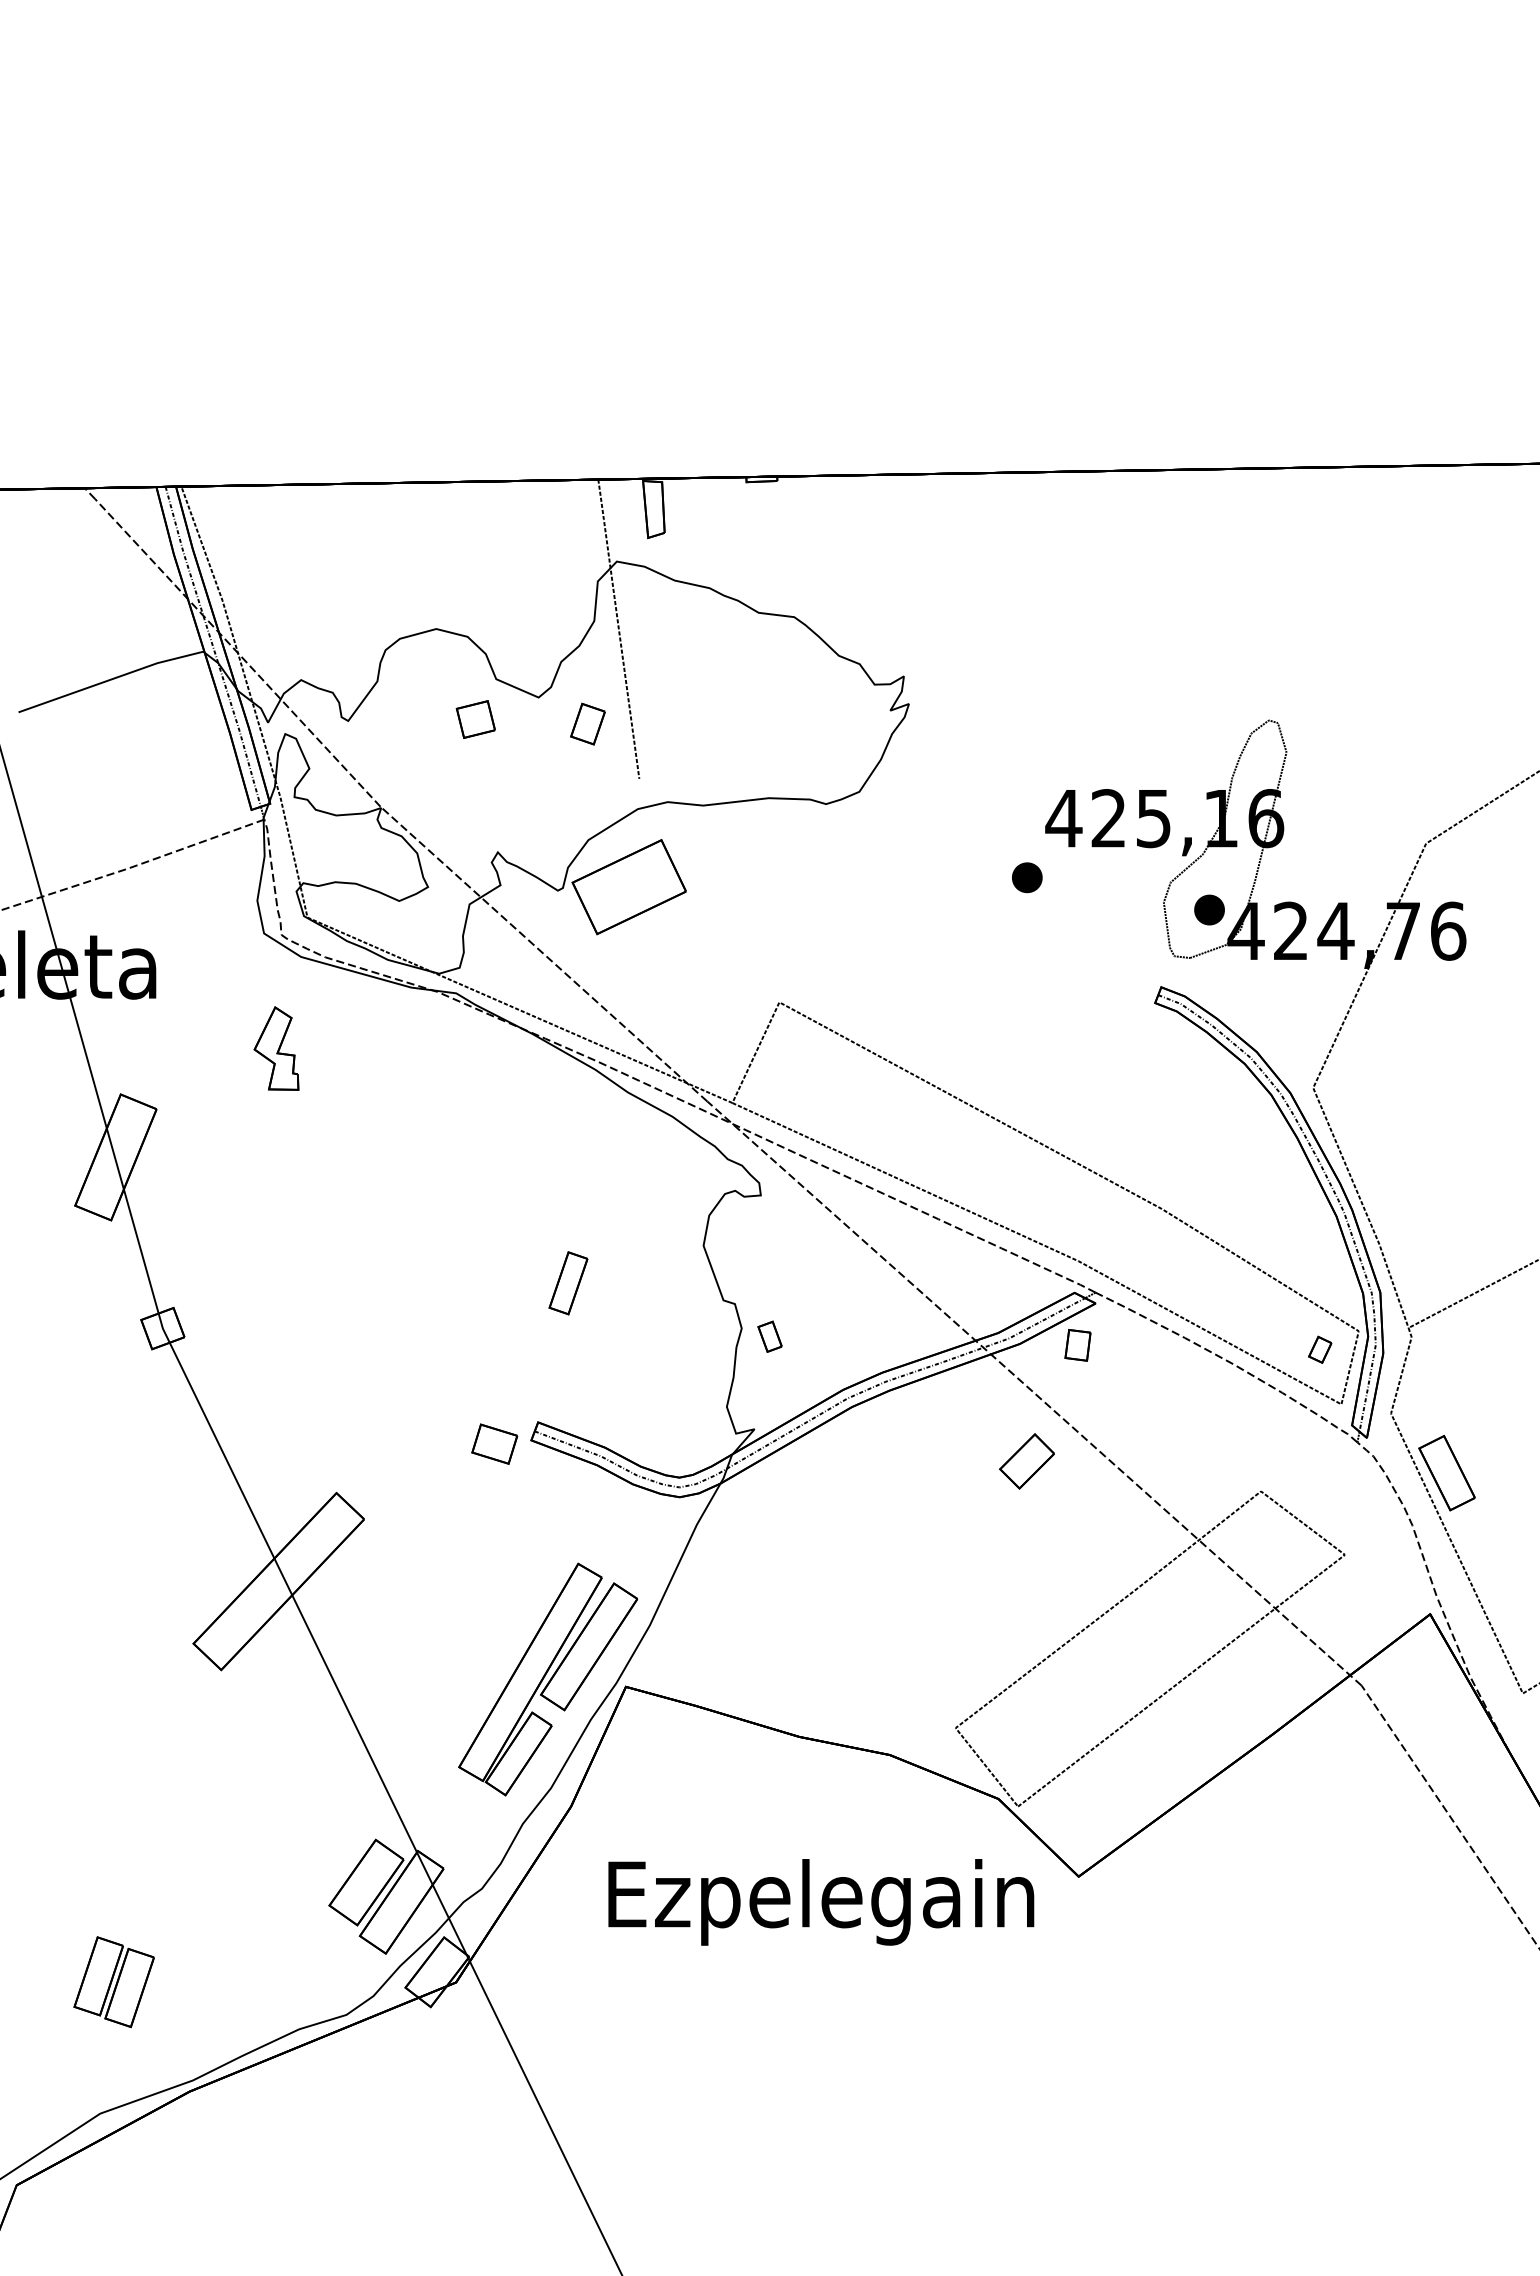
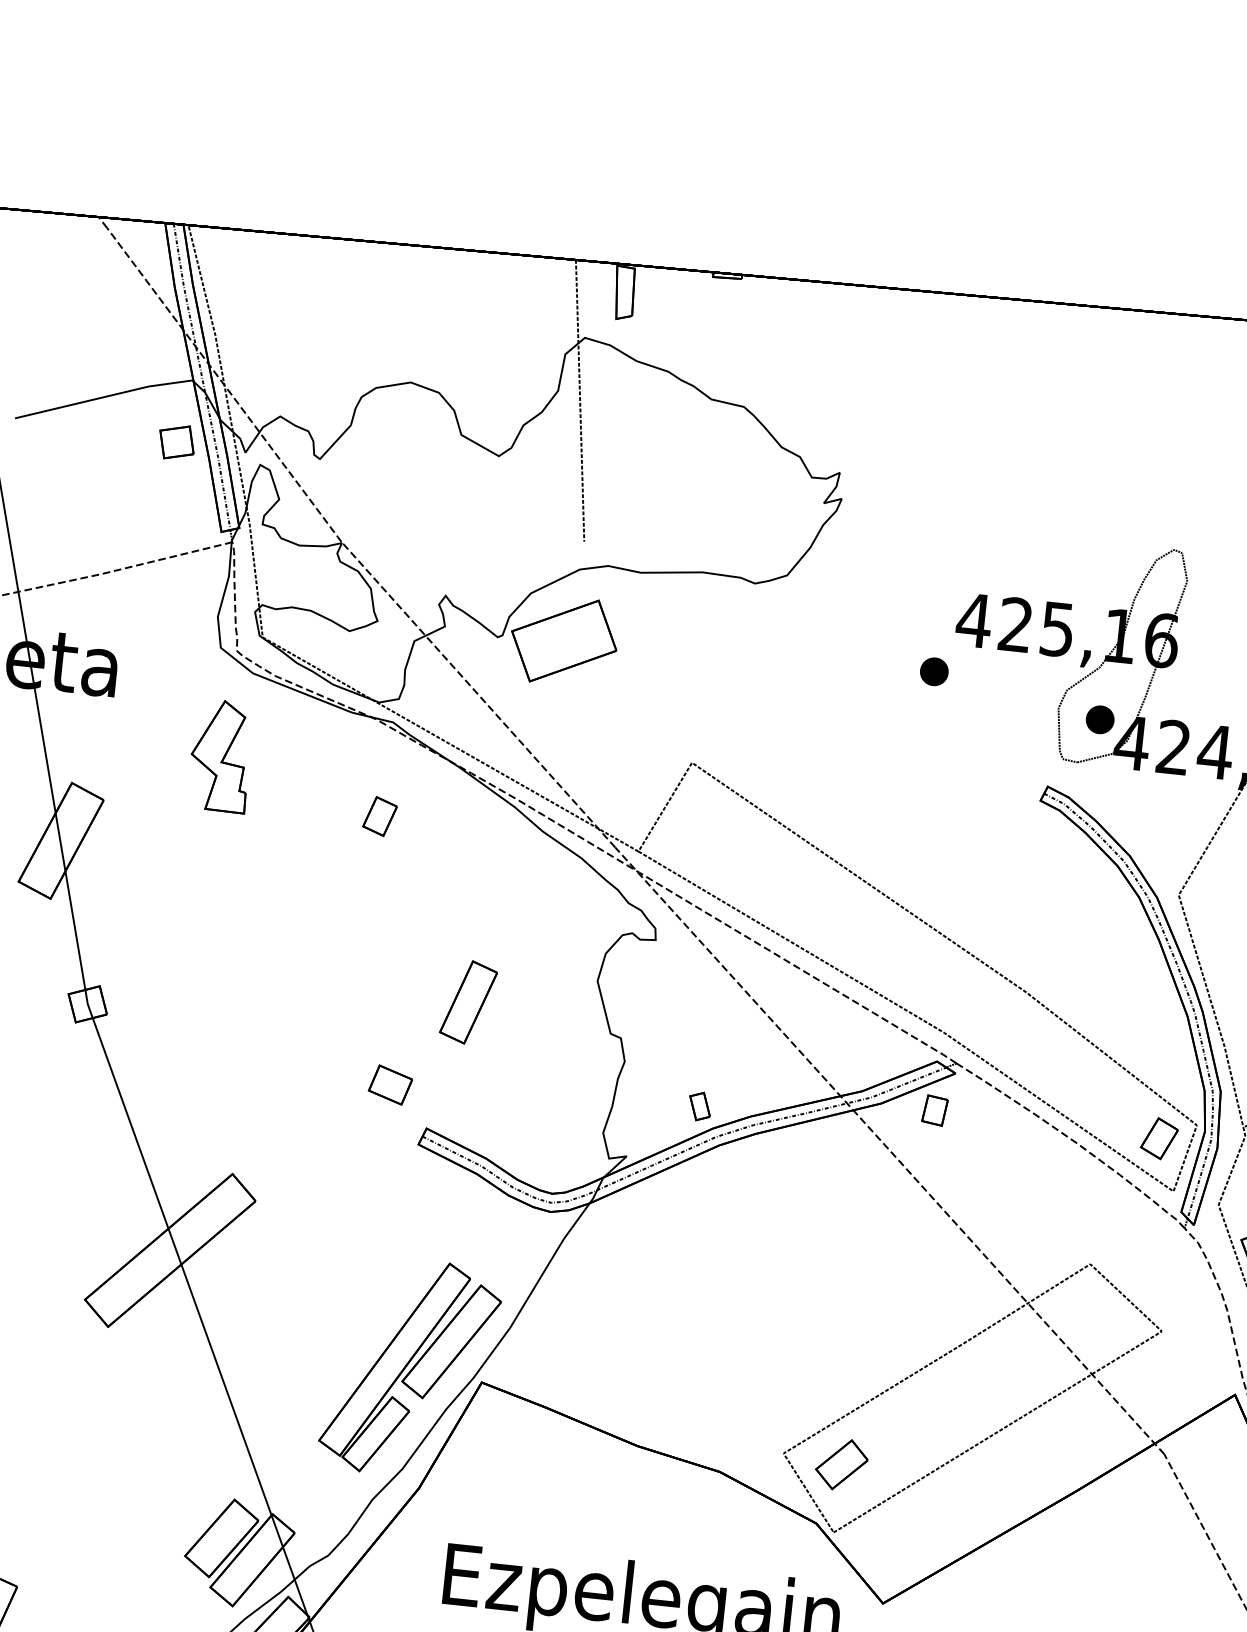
part: (475, 719) -> (176, 442), moved
part: (587, 723) -> (379, 815), moved
part: (276, 1048) -> (220, 755), size x1.43
part: (568, 1283) -> (468, 1002), size x1.43
part: (769, 1336) -> (699, 1106), moved
part: (1319, 1349) -> (1158, 1138), size x1.67
part: (494, 1443) -> (390, 1084), moved
part: (1026, 1461) -> (841, 1464), moved

